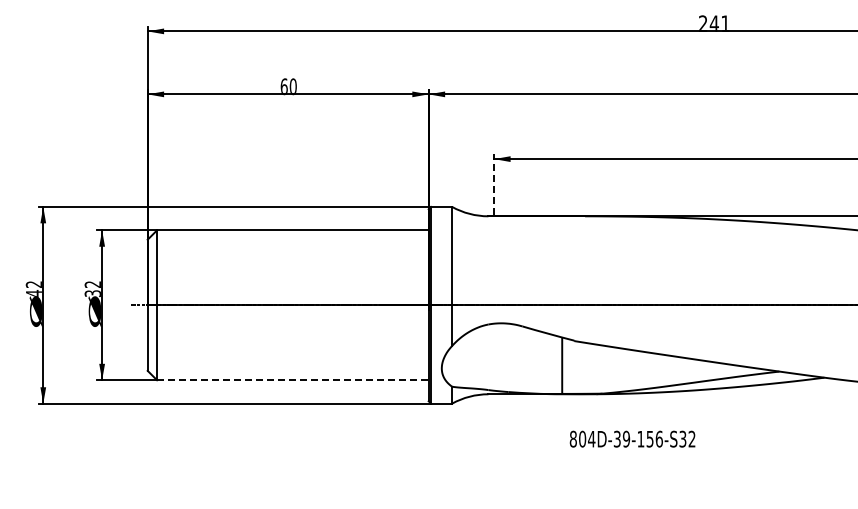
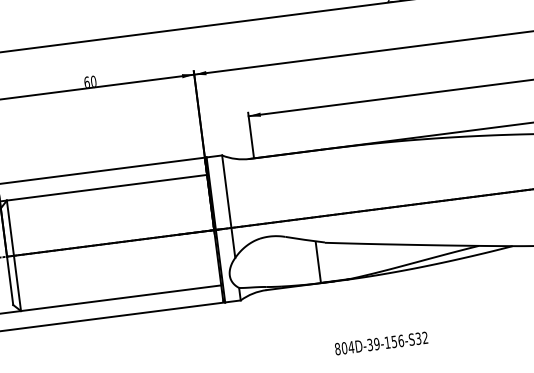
line: (494, 184) -> (251, 134), dashed -> solid
line: (292, 380) -> (120, 298), dashed -> solid
text: (632, 438) -> (381, 343), moved

